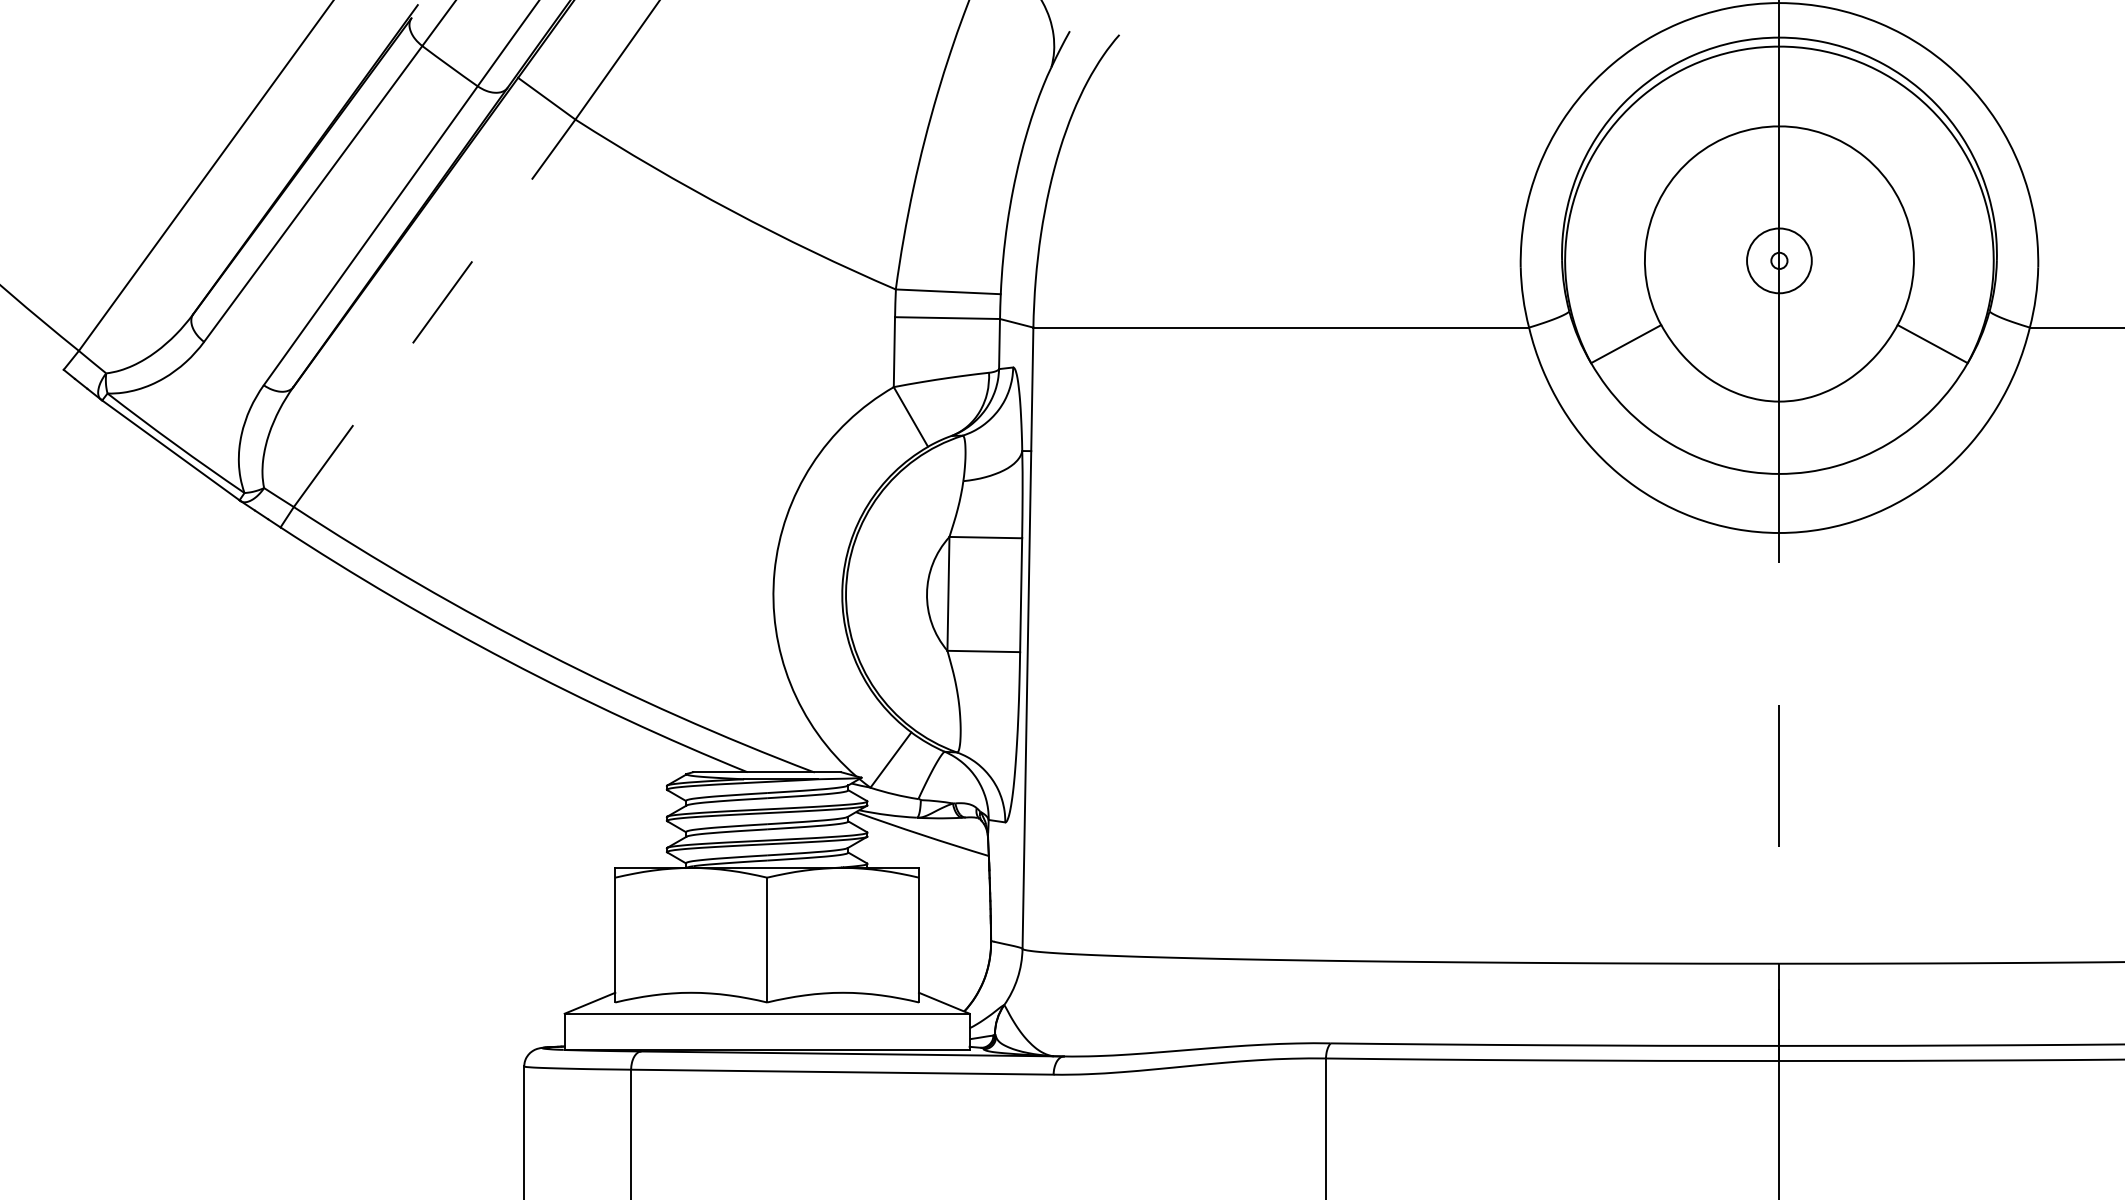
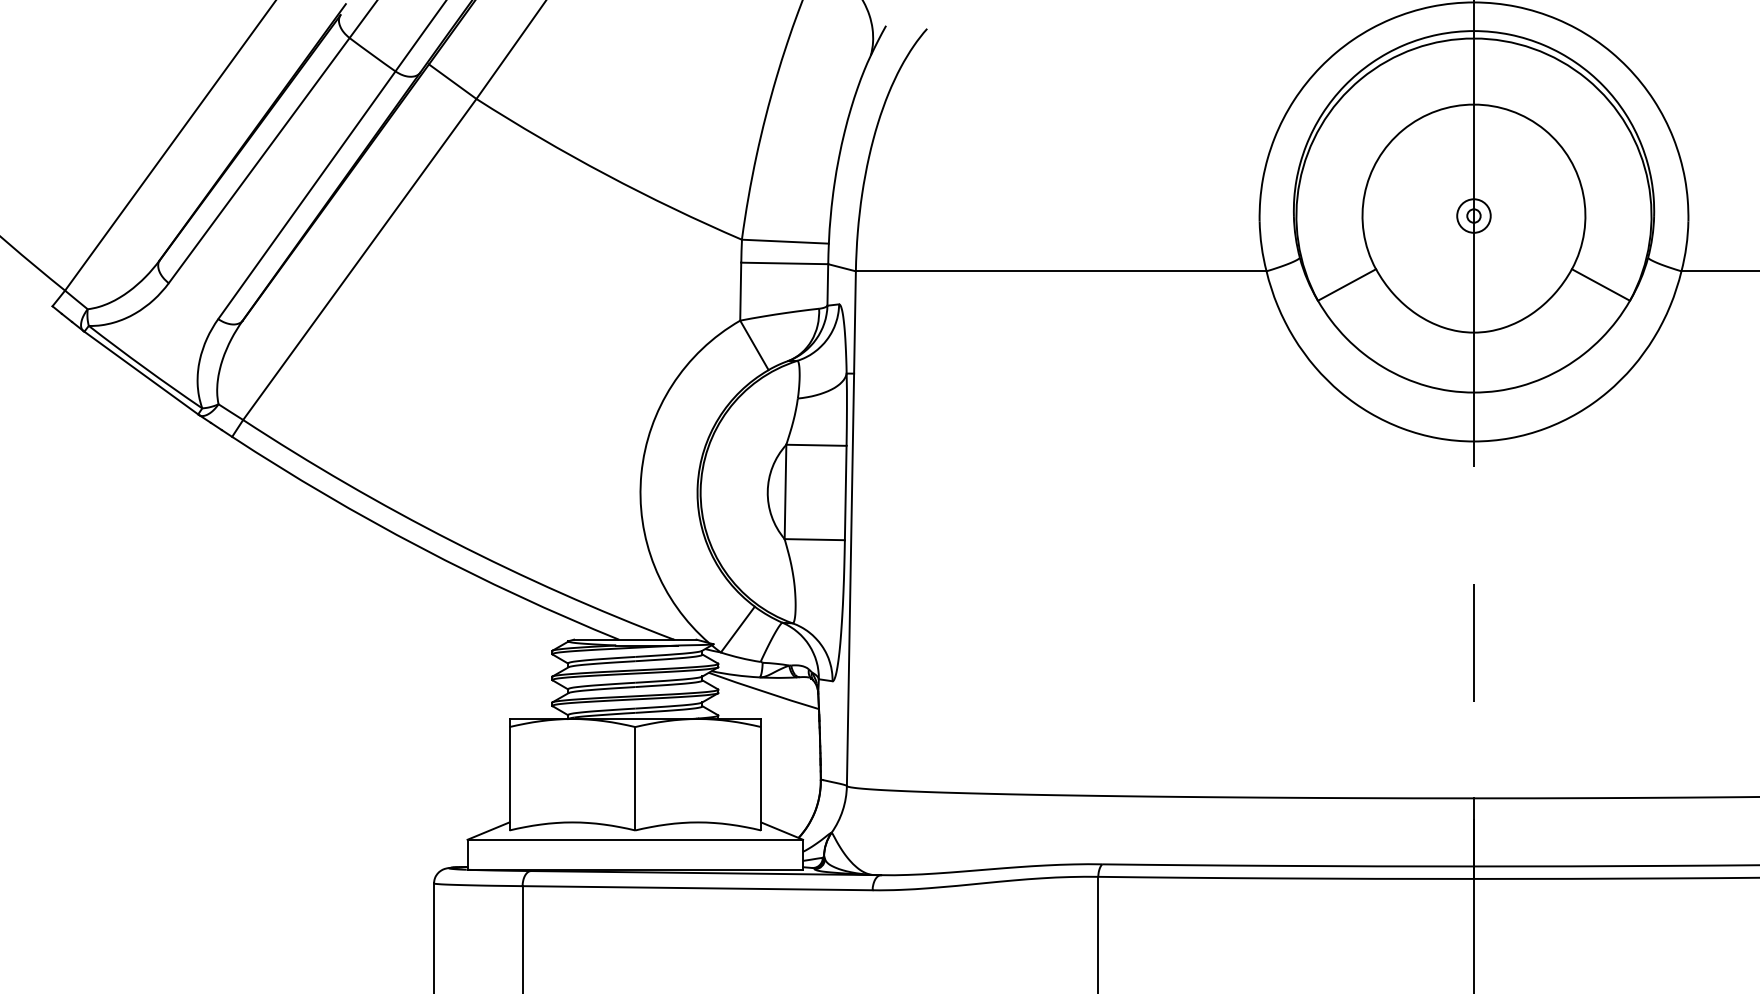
circle: (1779, 260) -> (1474, 215), size x0.62
line: (434, 313) -> (359, 259), dashed -> solid

